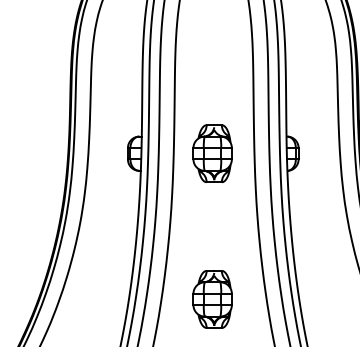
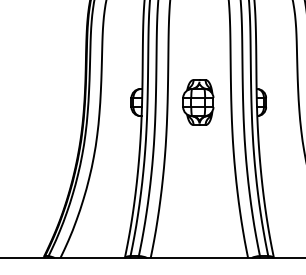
part: (212, 299) -> (198, 217), removed

